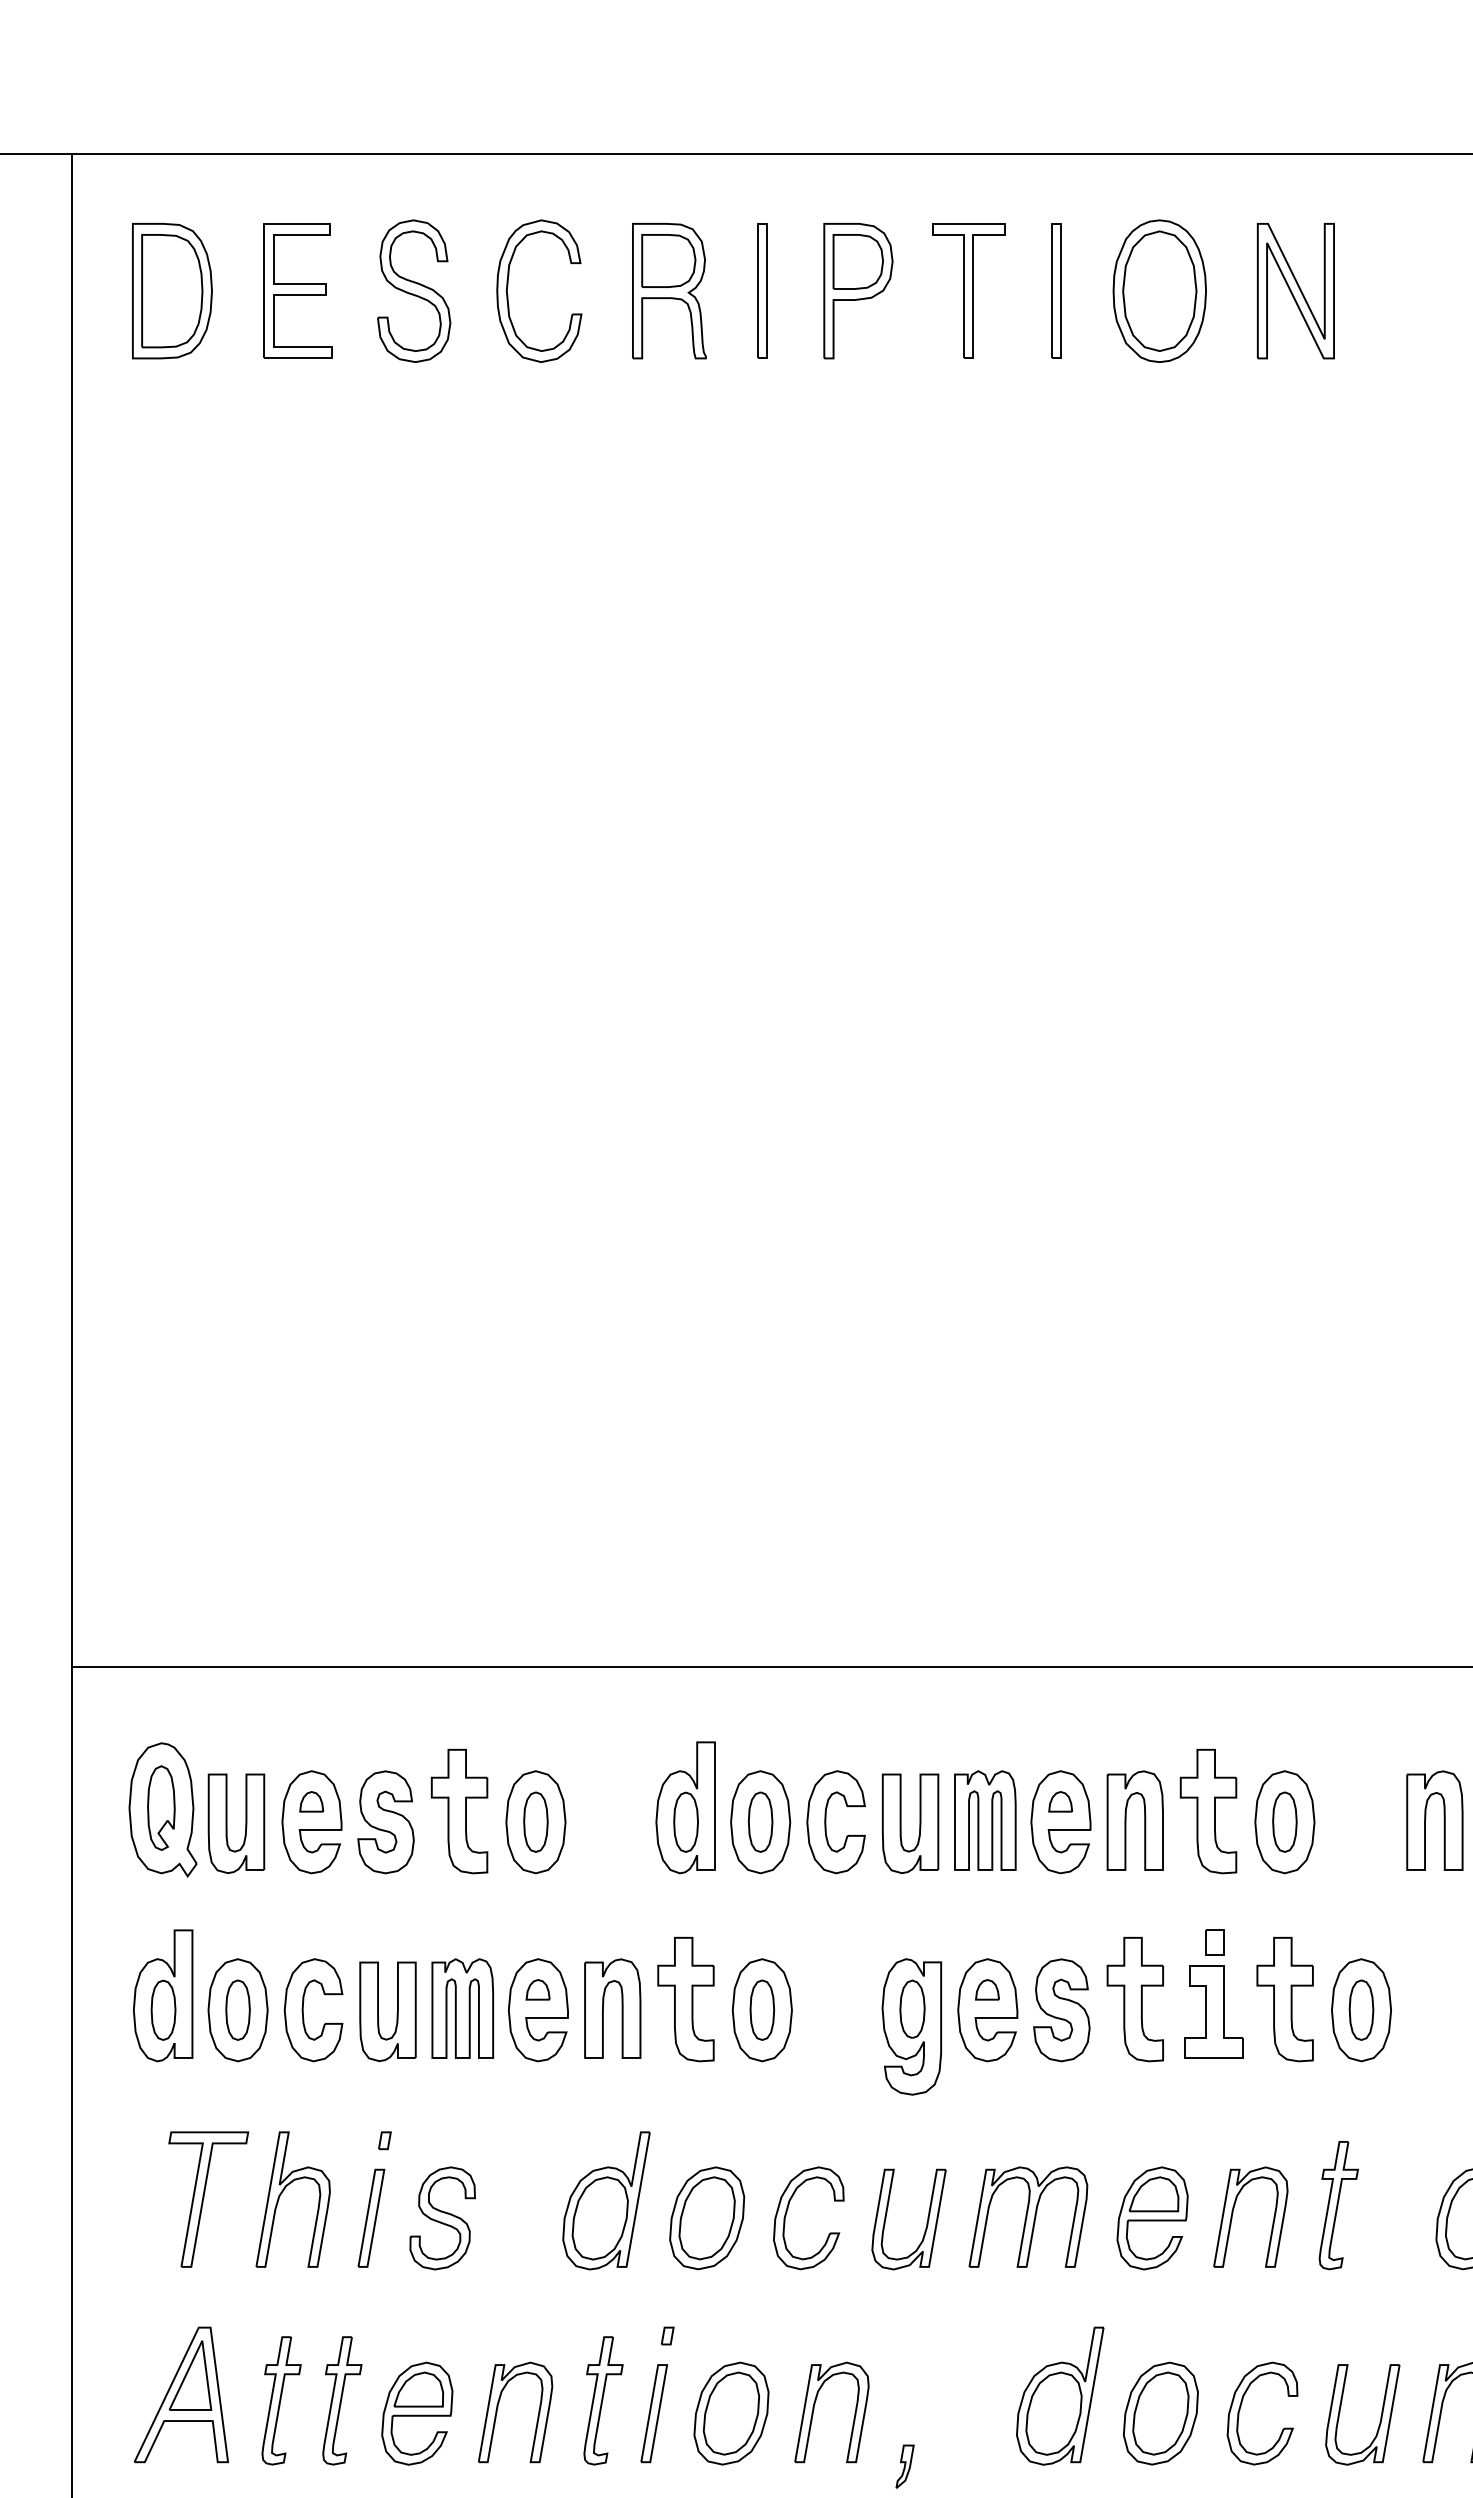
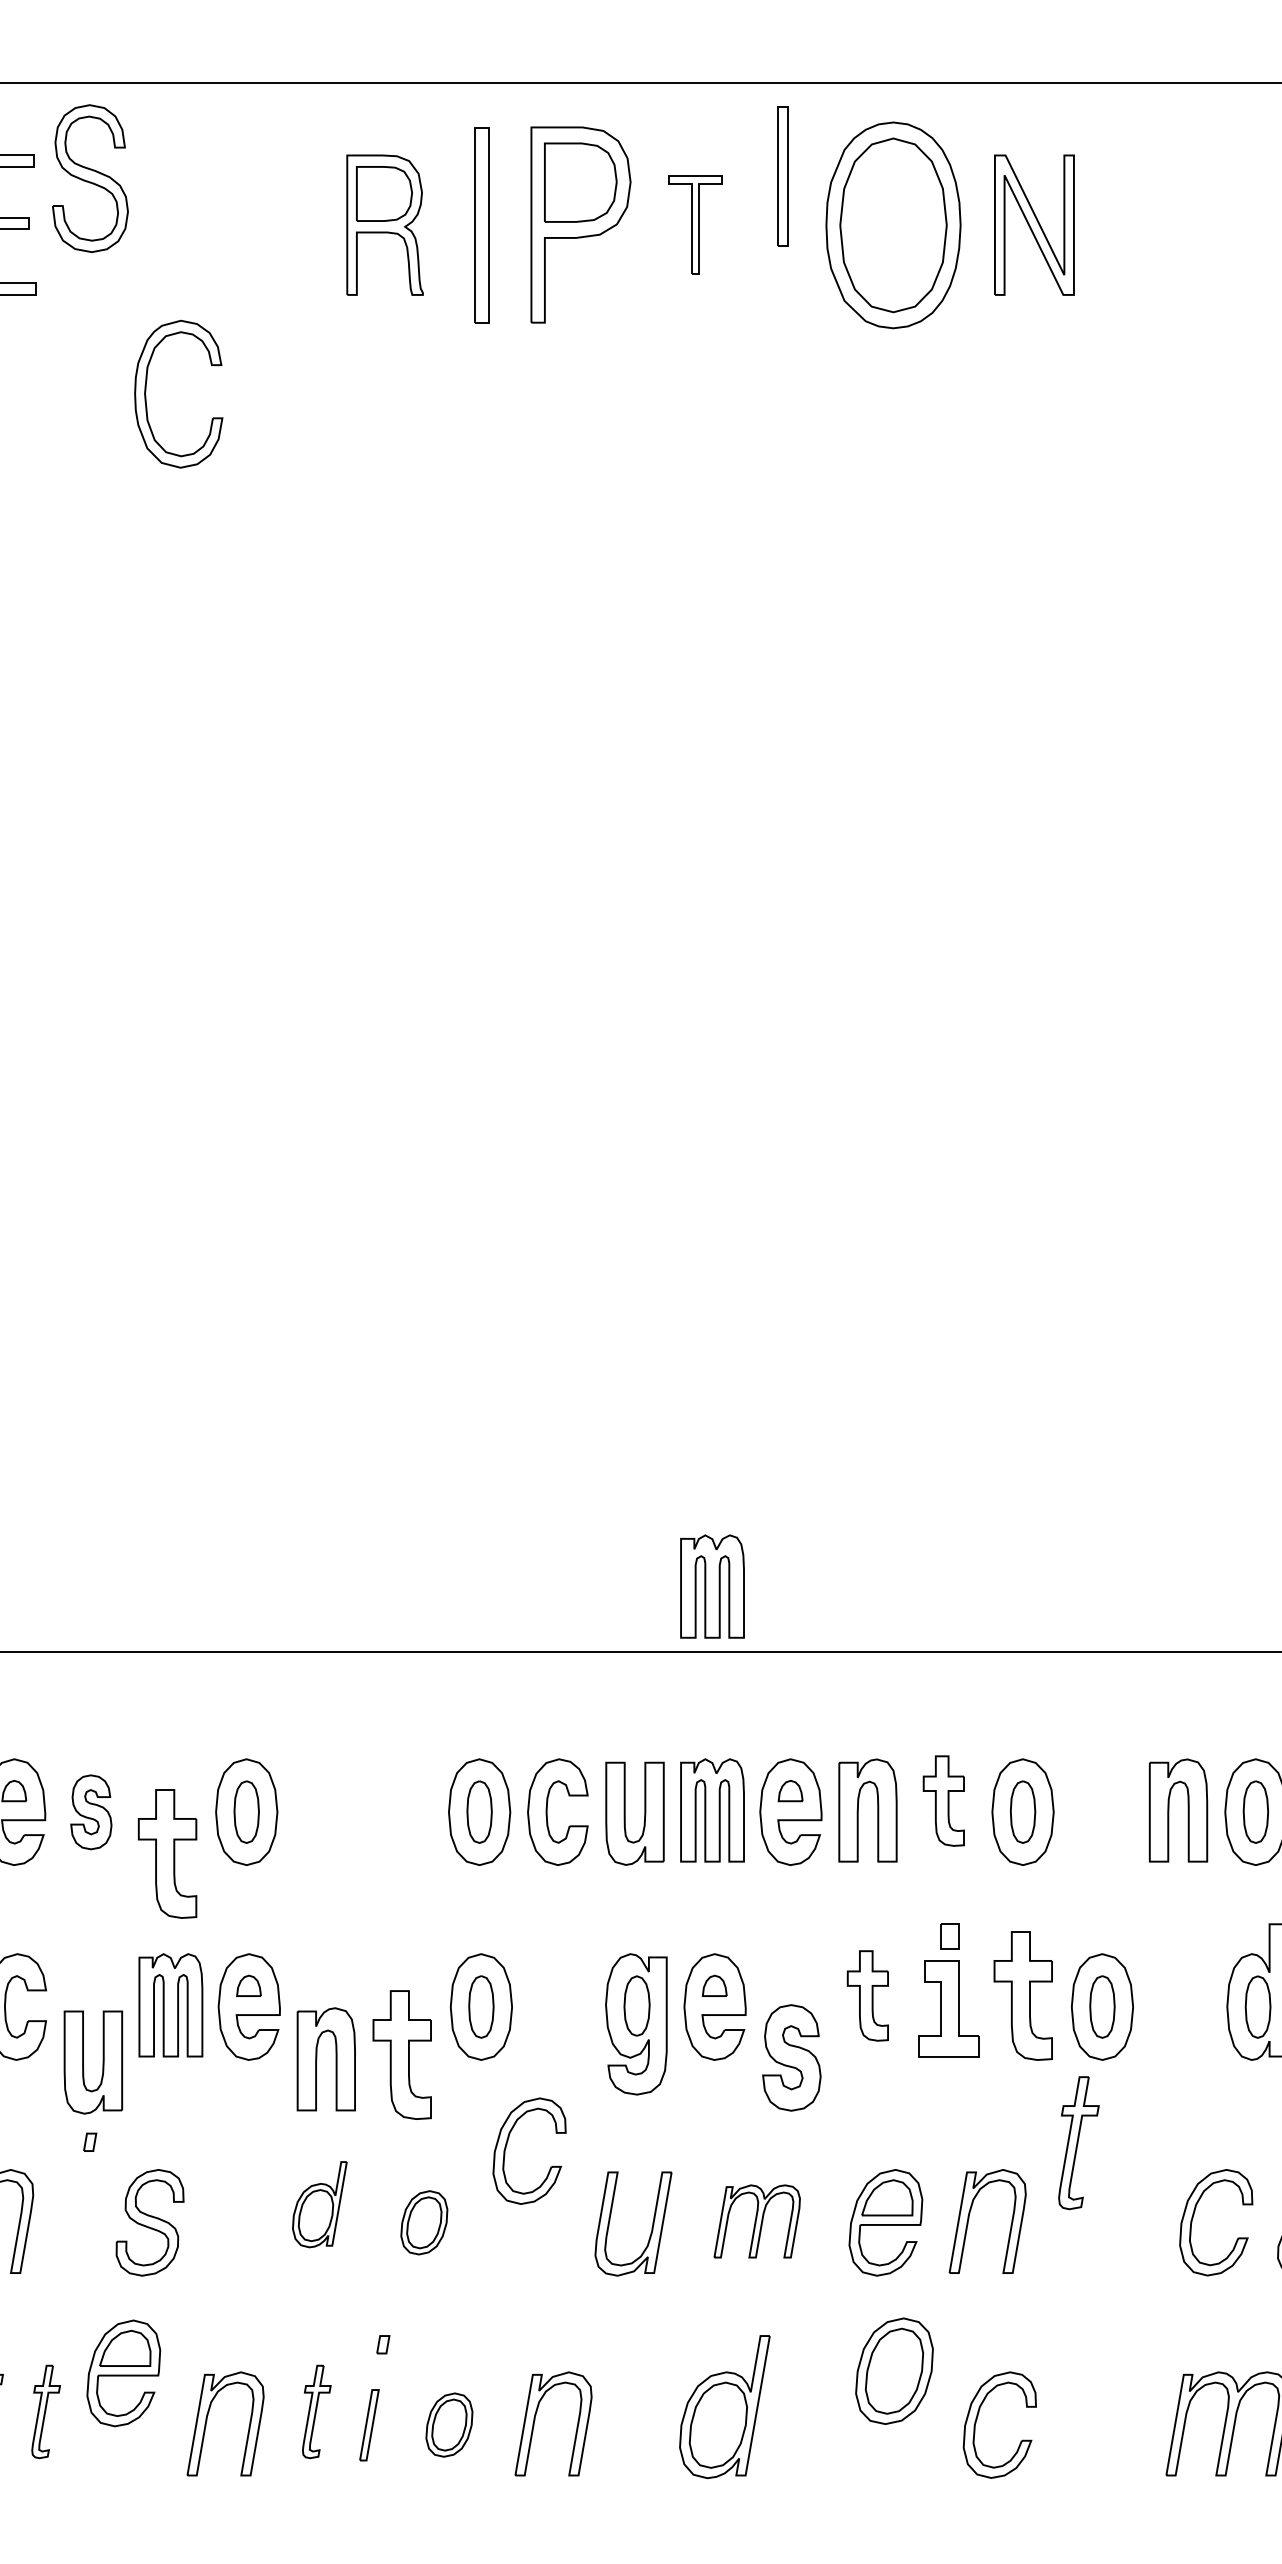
part: (508, 286) -> (146, 389), moved
part: (414, 290) -> (90, 177), moved
part: (762, 290) -> (481, 224), size x1.4
part: (968, 290) -> (695, 224), size x0.7
part: (1056, 290) -> (783, 175), moved
part: (1159, 290) -> (893, 224), size x1.4
part: (858, 291) -> (581, 225), size x1.4
part: (985, 1604) -> (712, 1586), added
part: (685, 1807) -> (401, 1796), removed
part: (459, 1811) -> (167, 1853), moved
part: (1208, 1811) -> (943, 1801), size x0.7
part: (385, 1822) -> (90, 1812), size x0.7
part: (685, 1999) -> (401, 2055), moved
part: (1134, 1999) -> (867, 1995), size x0.7
part: (603, 2008) -> (316, 2059), moved
part: (1061, 2010) -> (791, 2058), moved
part: (378, 2011) -> (83, 2062), moved
part: (606, 2200) -> (319, 2204), size x0.6
part: (1338, 2205) -> (1078, 2143), moved
part: (787, 2212) -> (507, 2145), moved
part: (1028, 2216) -> (757, 2220), size x0.7
part: (371, 2217) -> (76, 2221), removed
part: (707, 2218) -> (424, 2222), size x0.6
part: (1060, 2395) -> (725, 2406), moved
part: (342, 2400) -> (46, 2411), size x0.7
part: (603, 2400) -> (316, 2411), size x0.7
part: (417, 2413) -> (123, 2373), moved
part: (654, 2413) -> (369, 2425), size x0.7
part: (731, 2413) -> (449, 2425), size x0.6
part: (1160, 2413) -> (894, 2371), moved
part: (1380, 2416) -> (1122, 2428), removed
part: (904, 2466) -> (628, 2479), removed

